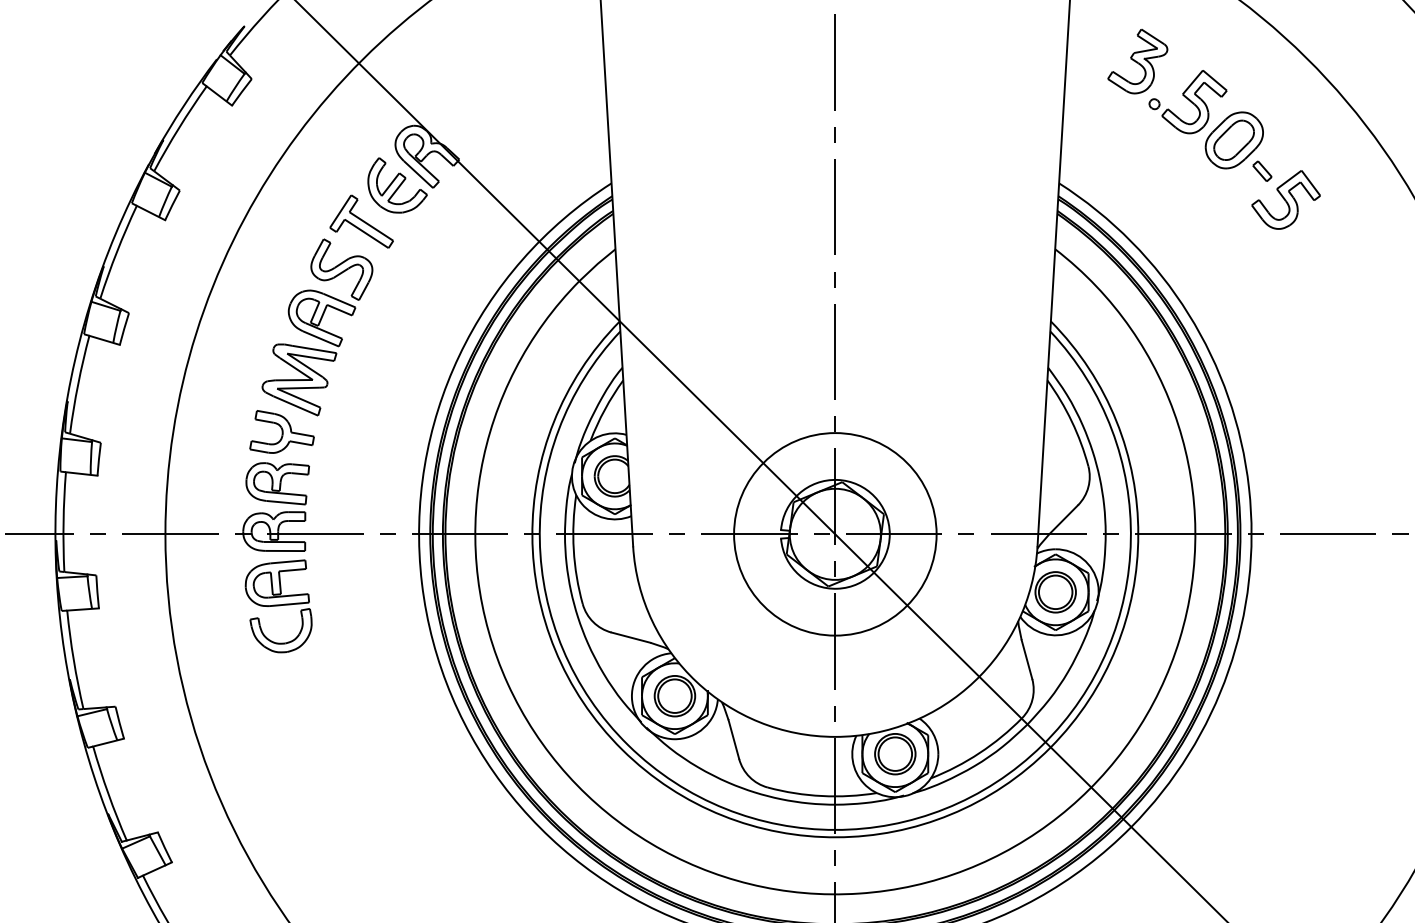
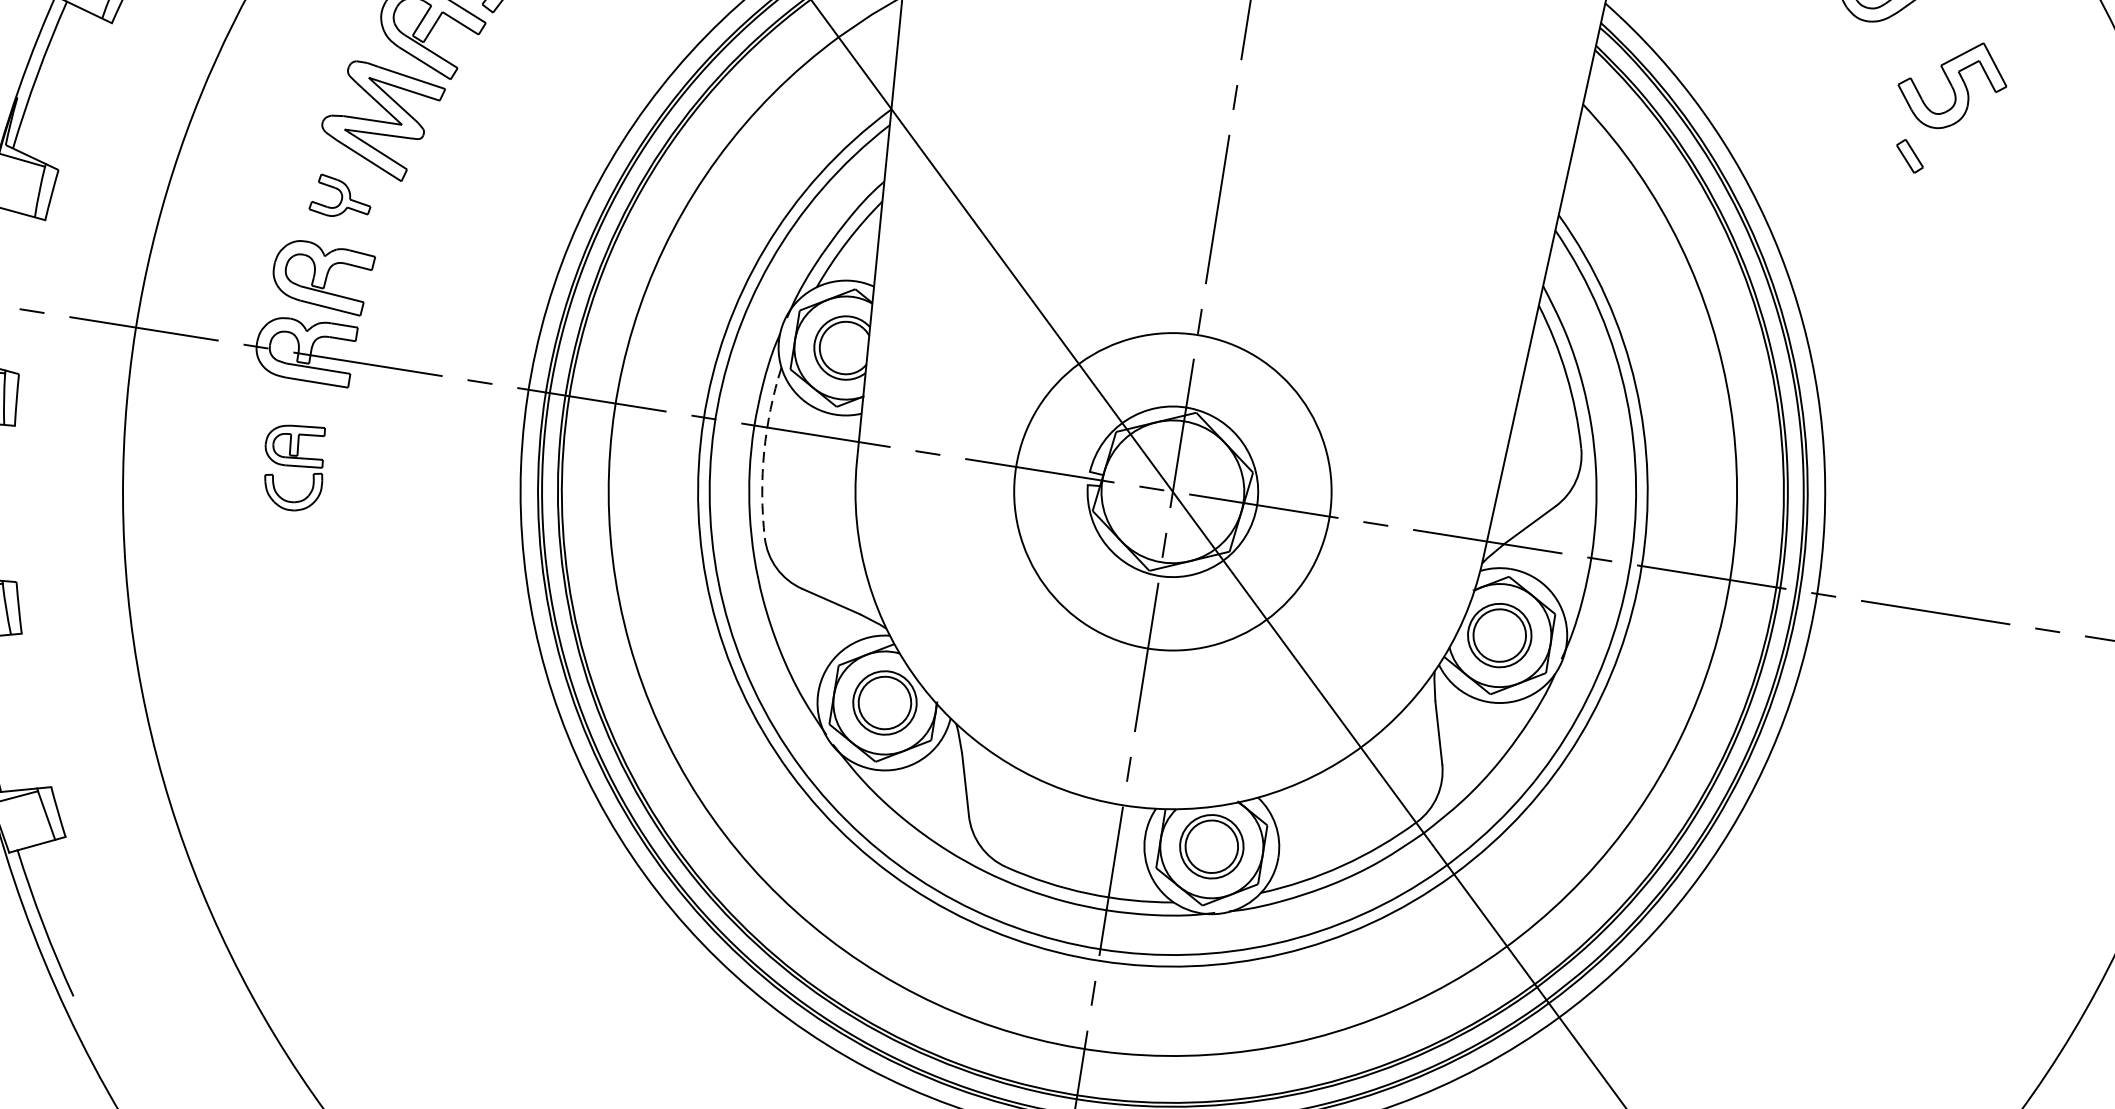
part: (1262, 170) -> (1910, 155), moved
part: (281, 431) -> (340, 196), size x0.6
arc: (573, 549) -> (763, 451), solid -> dashed
part: (278, 606) -> (293, 466), size x0.6

